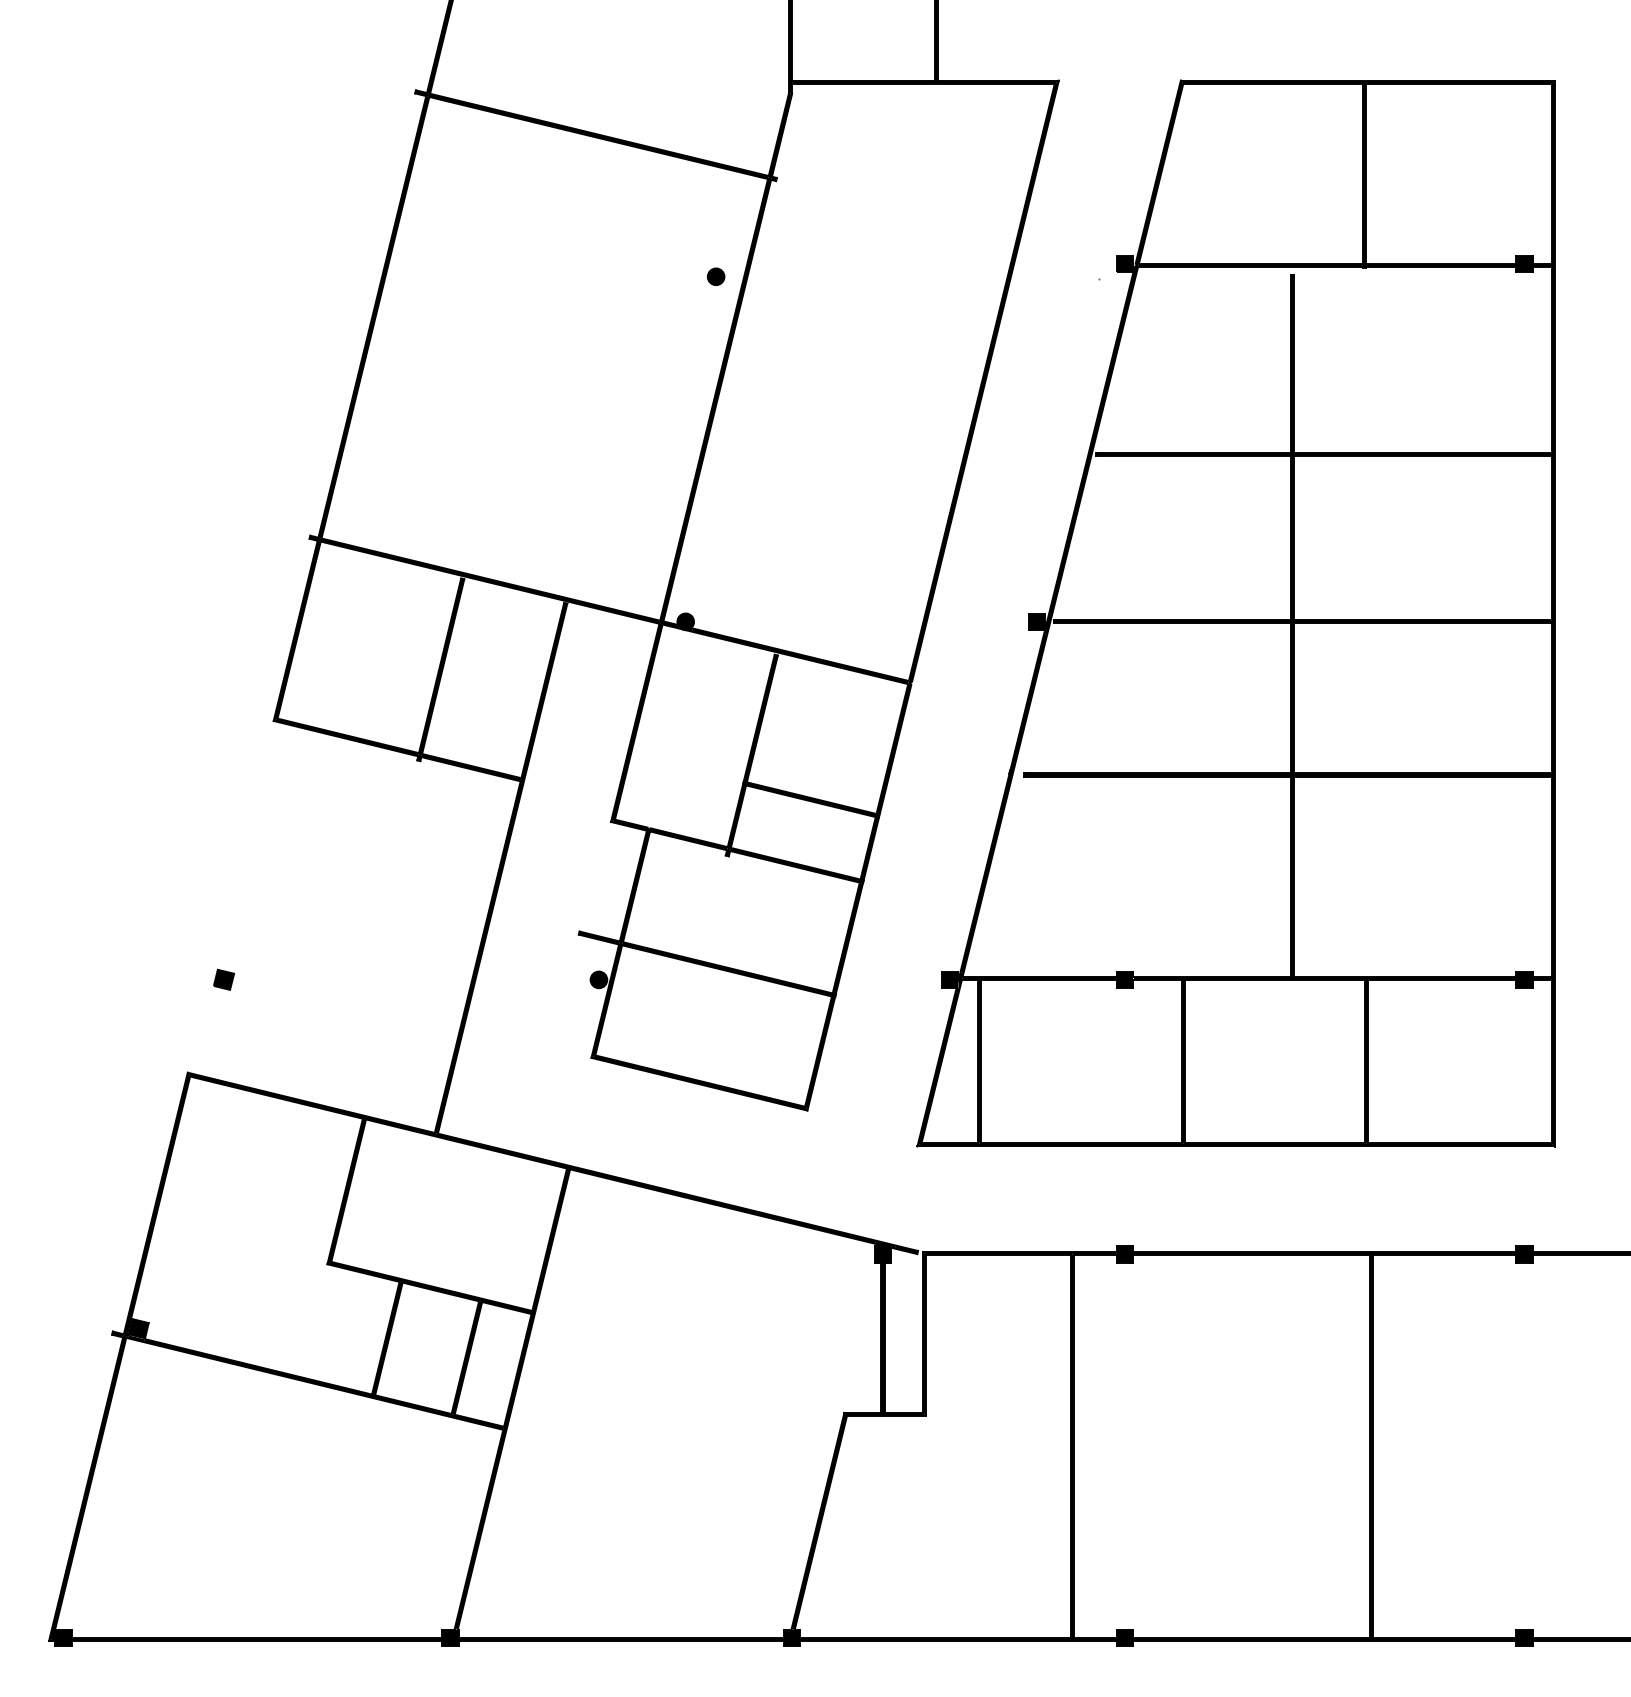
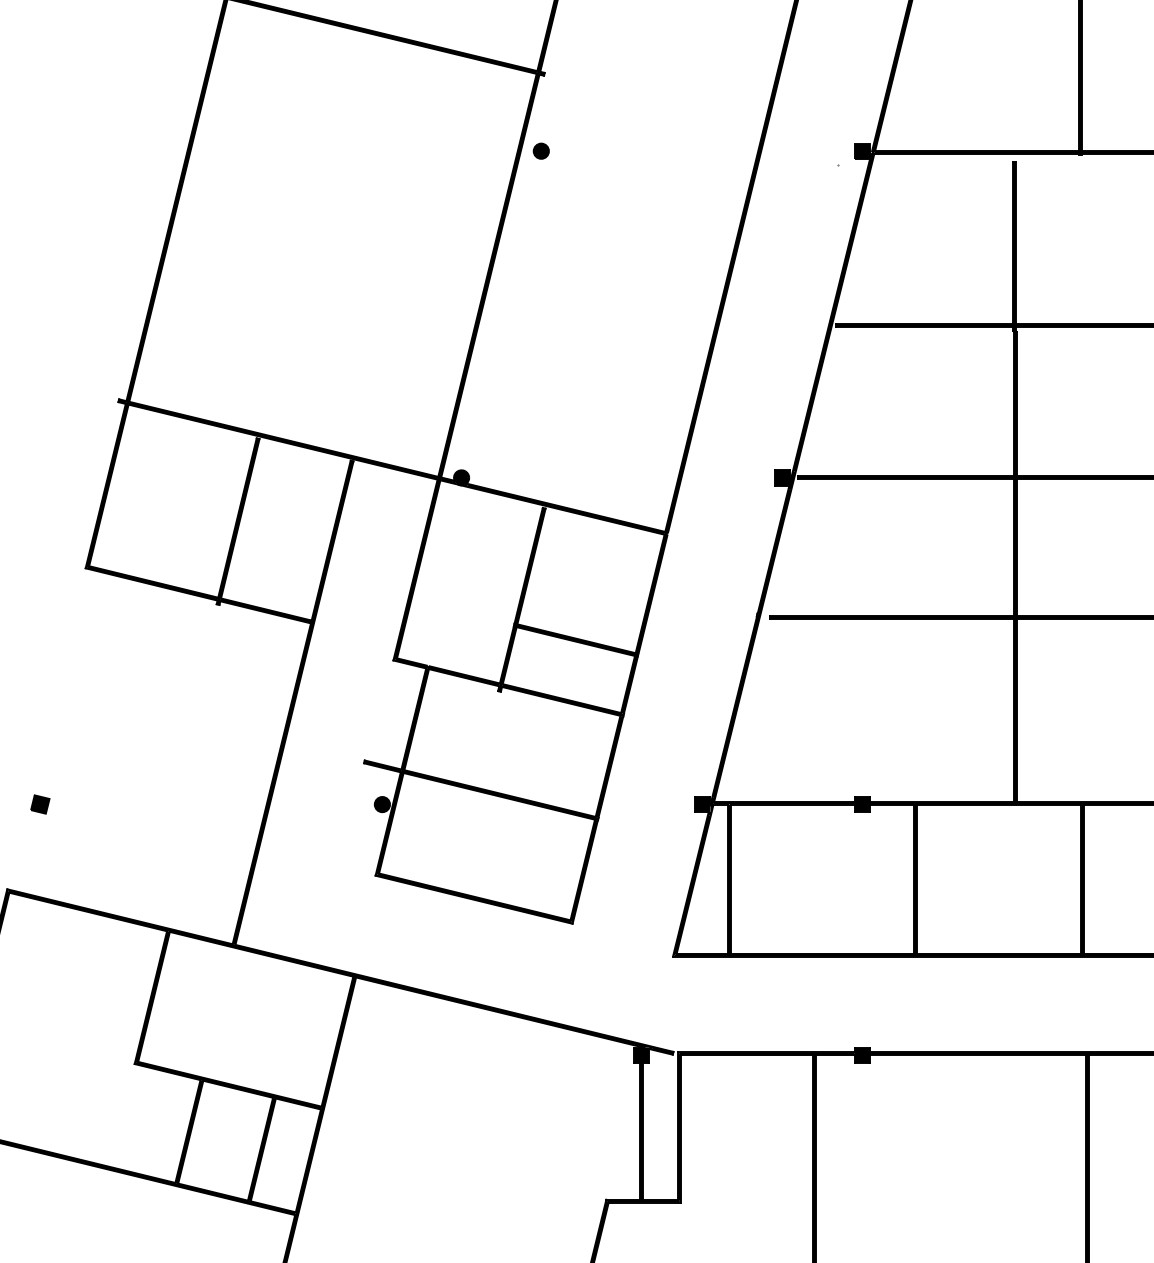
part: (715, 276) -> (540, 150), moved

